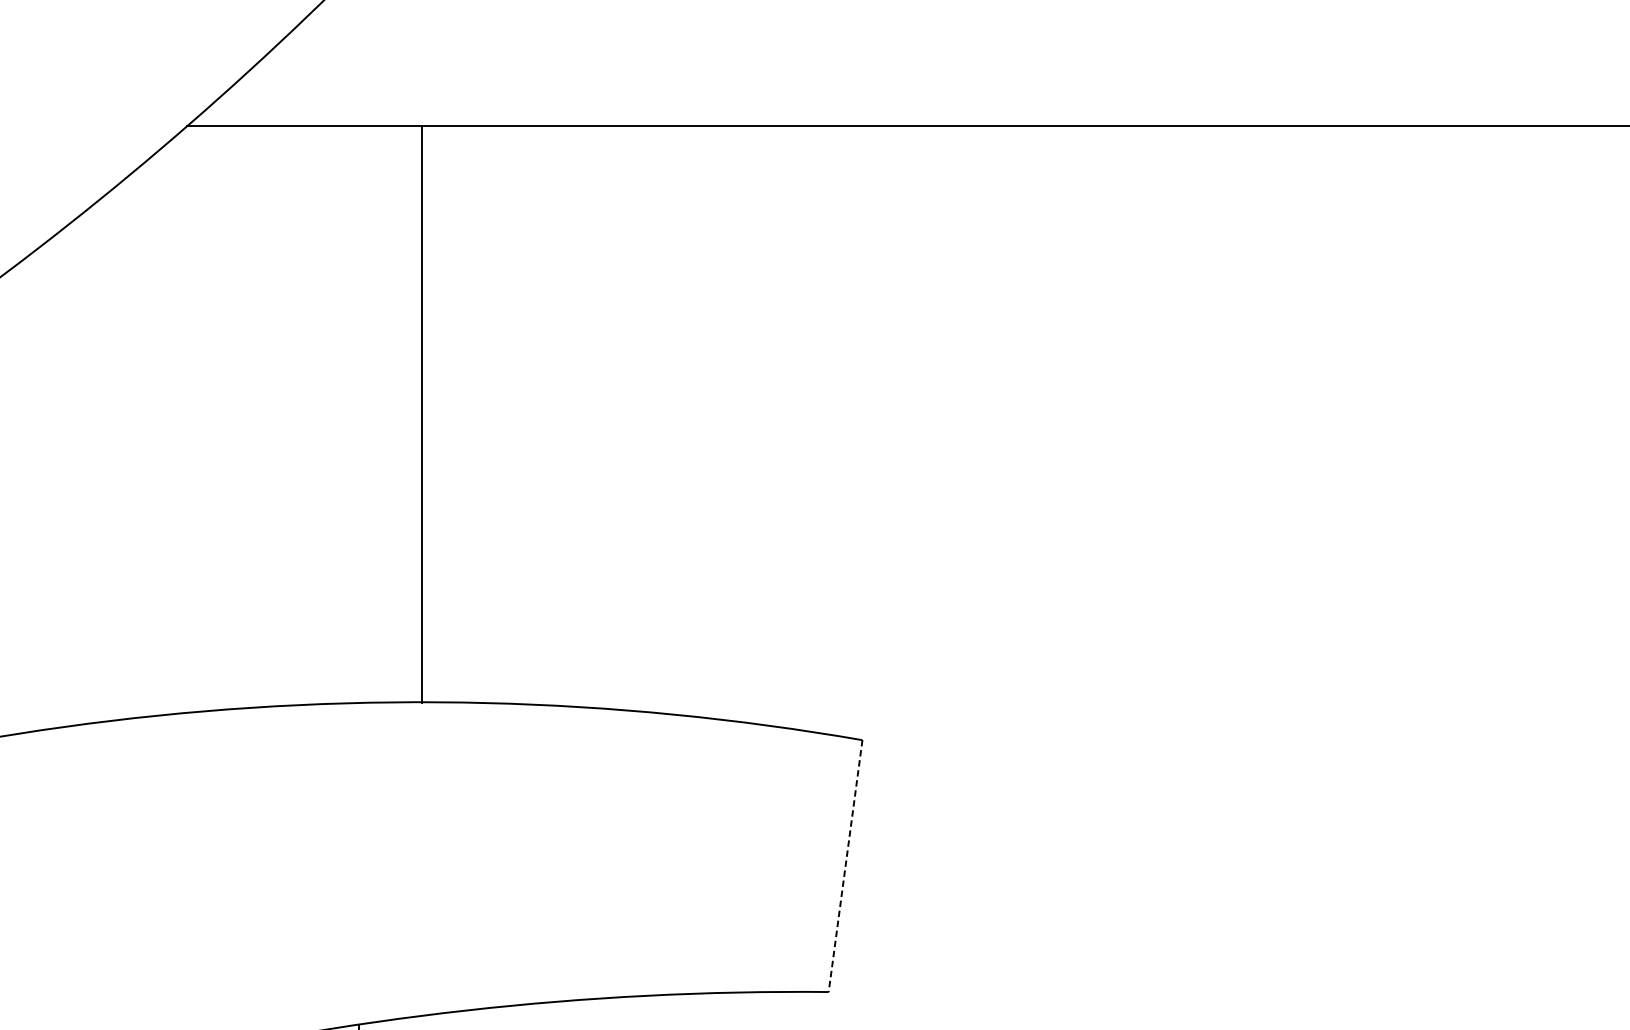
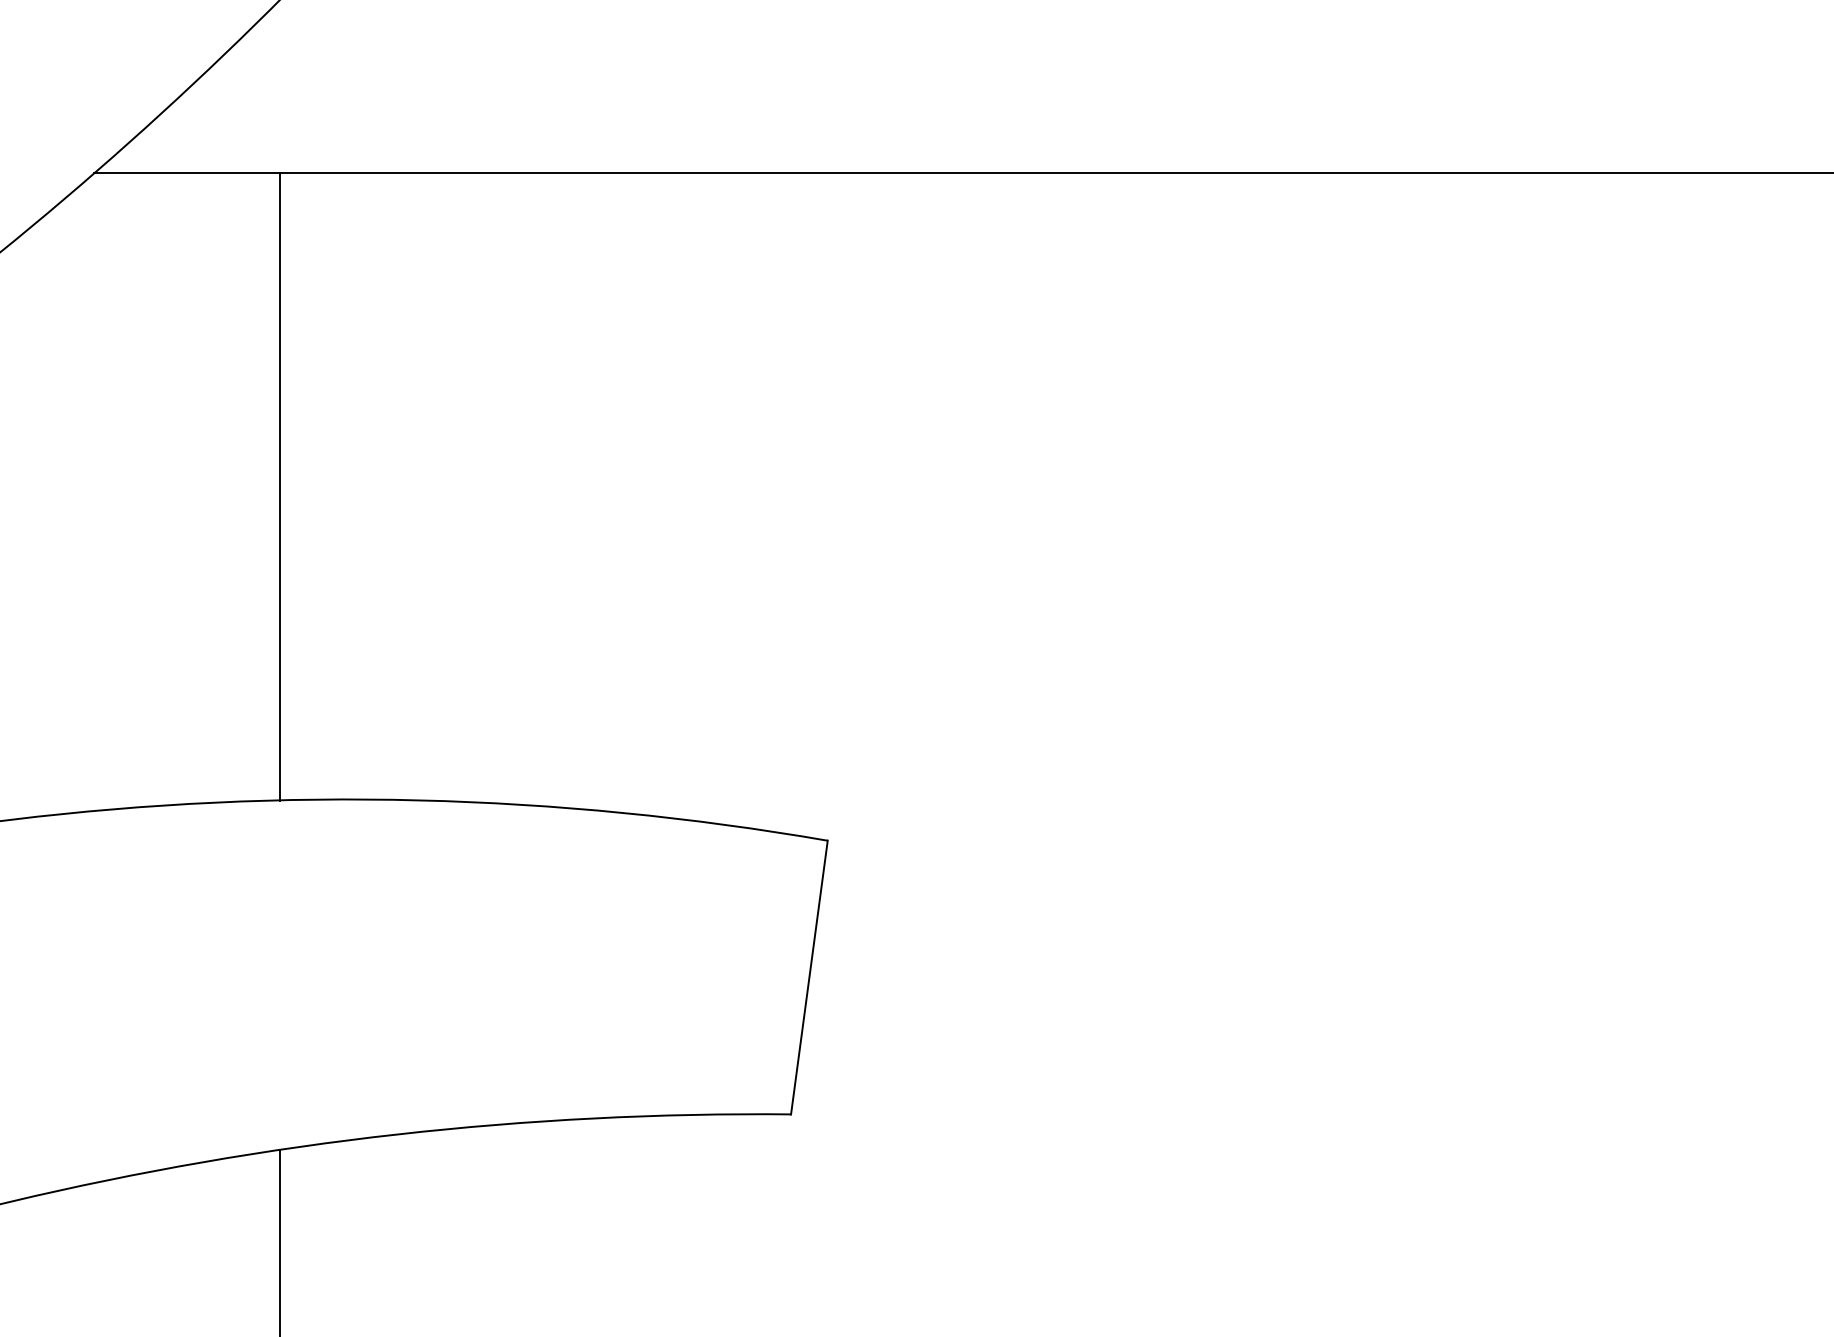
line: (422, 414) -> (280, 486), moved
line: (845, 866) -> (809, 978), dashed -> solid

